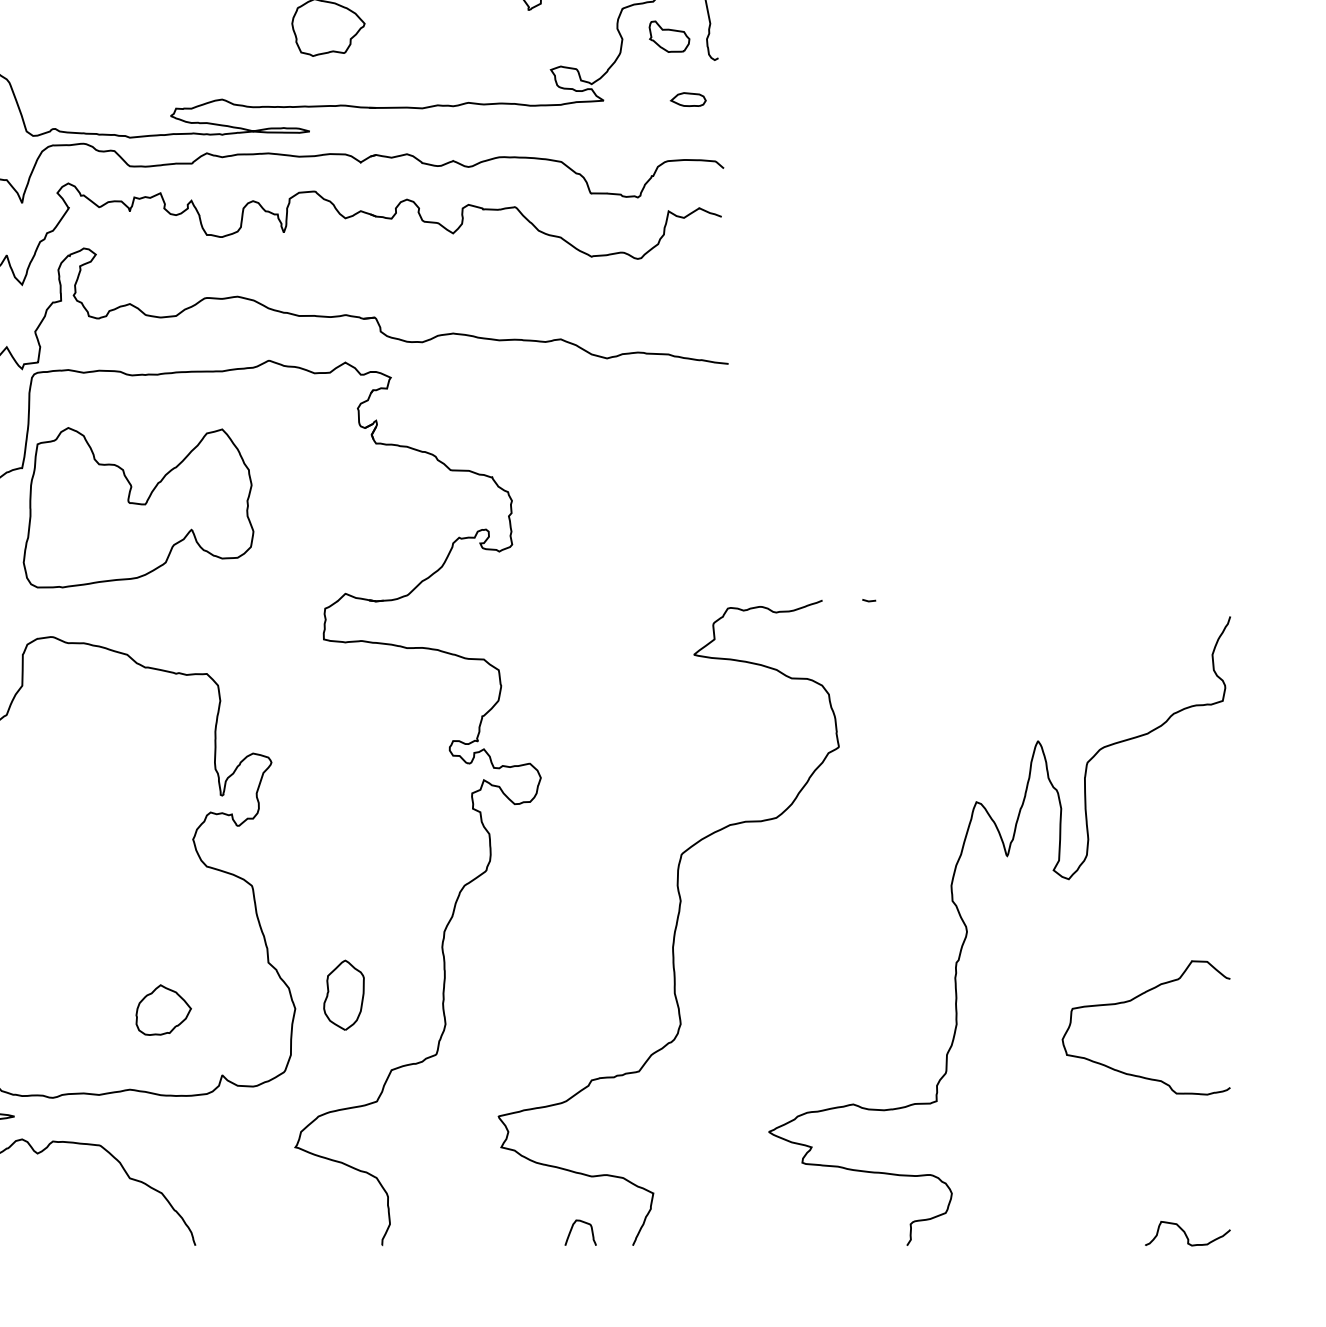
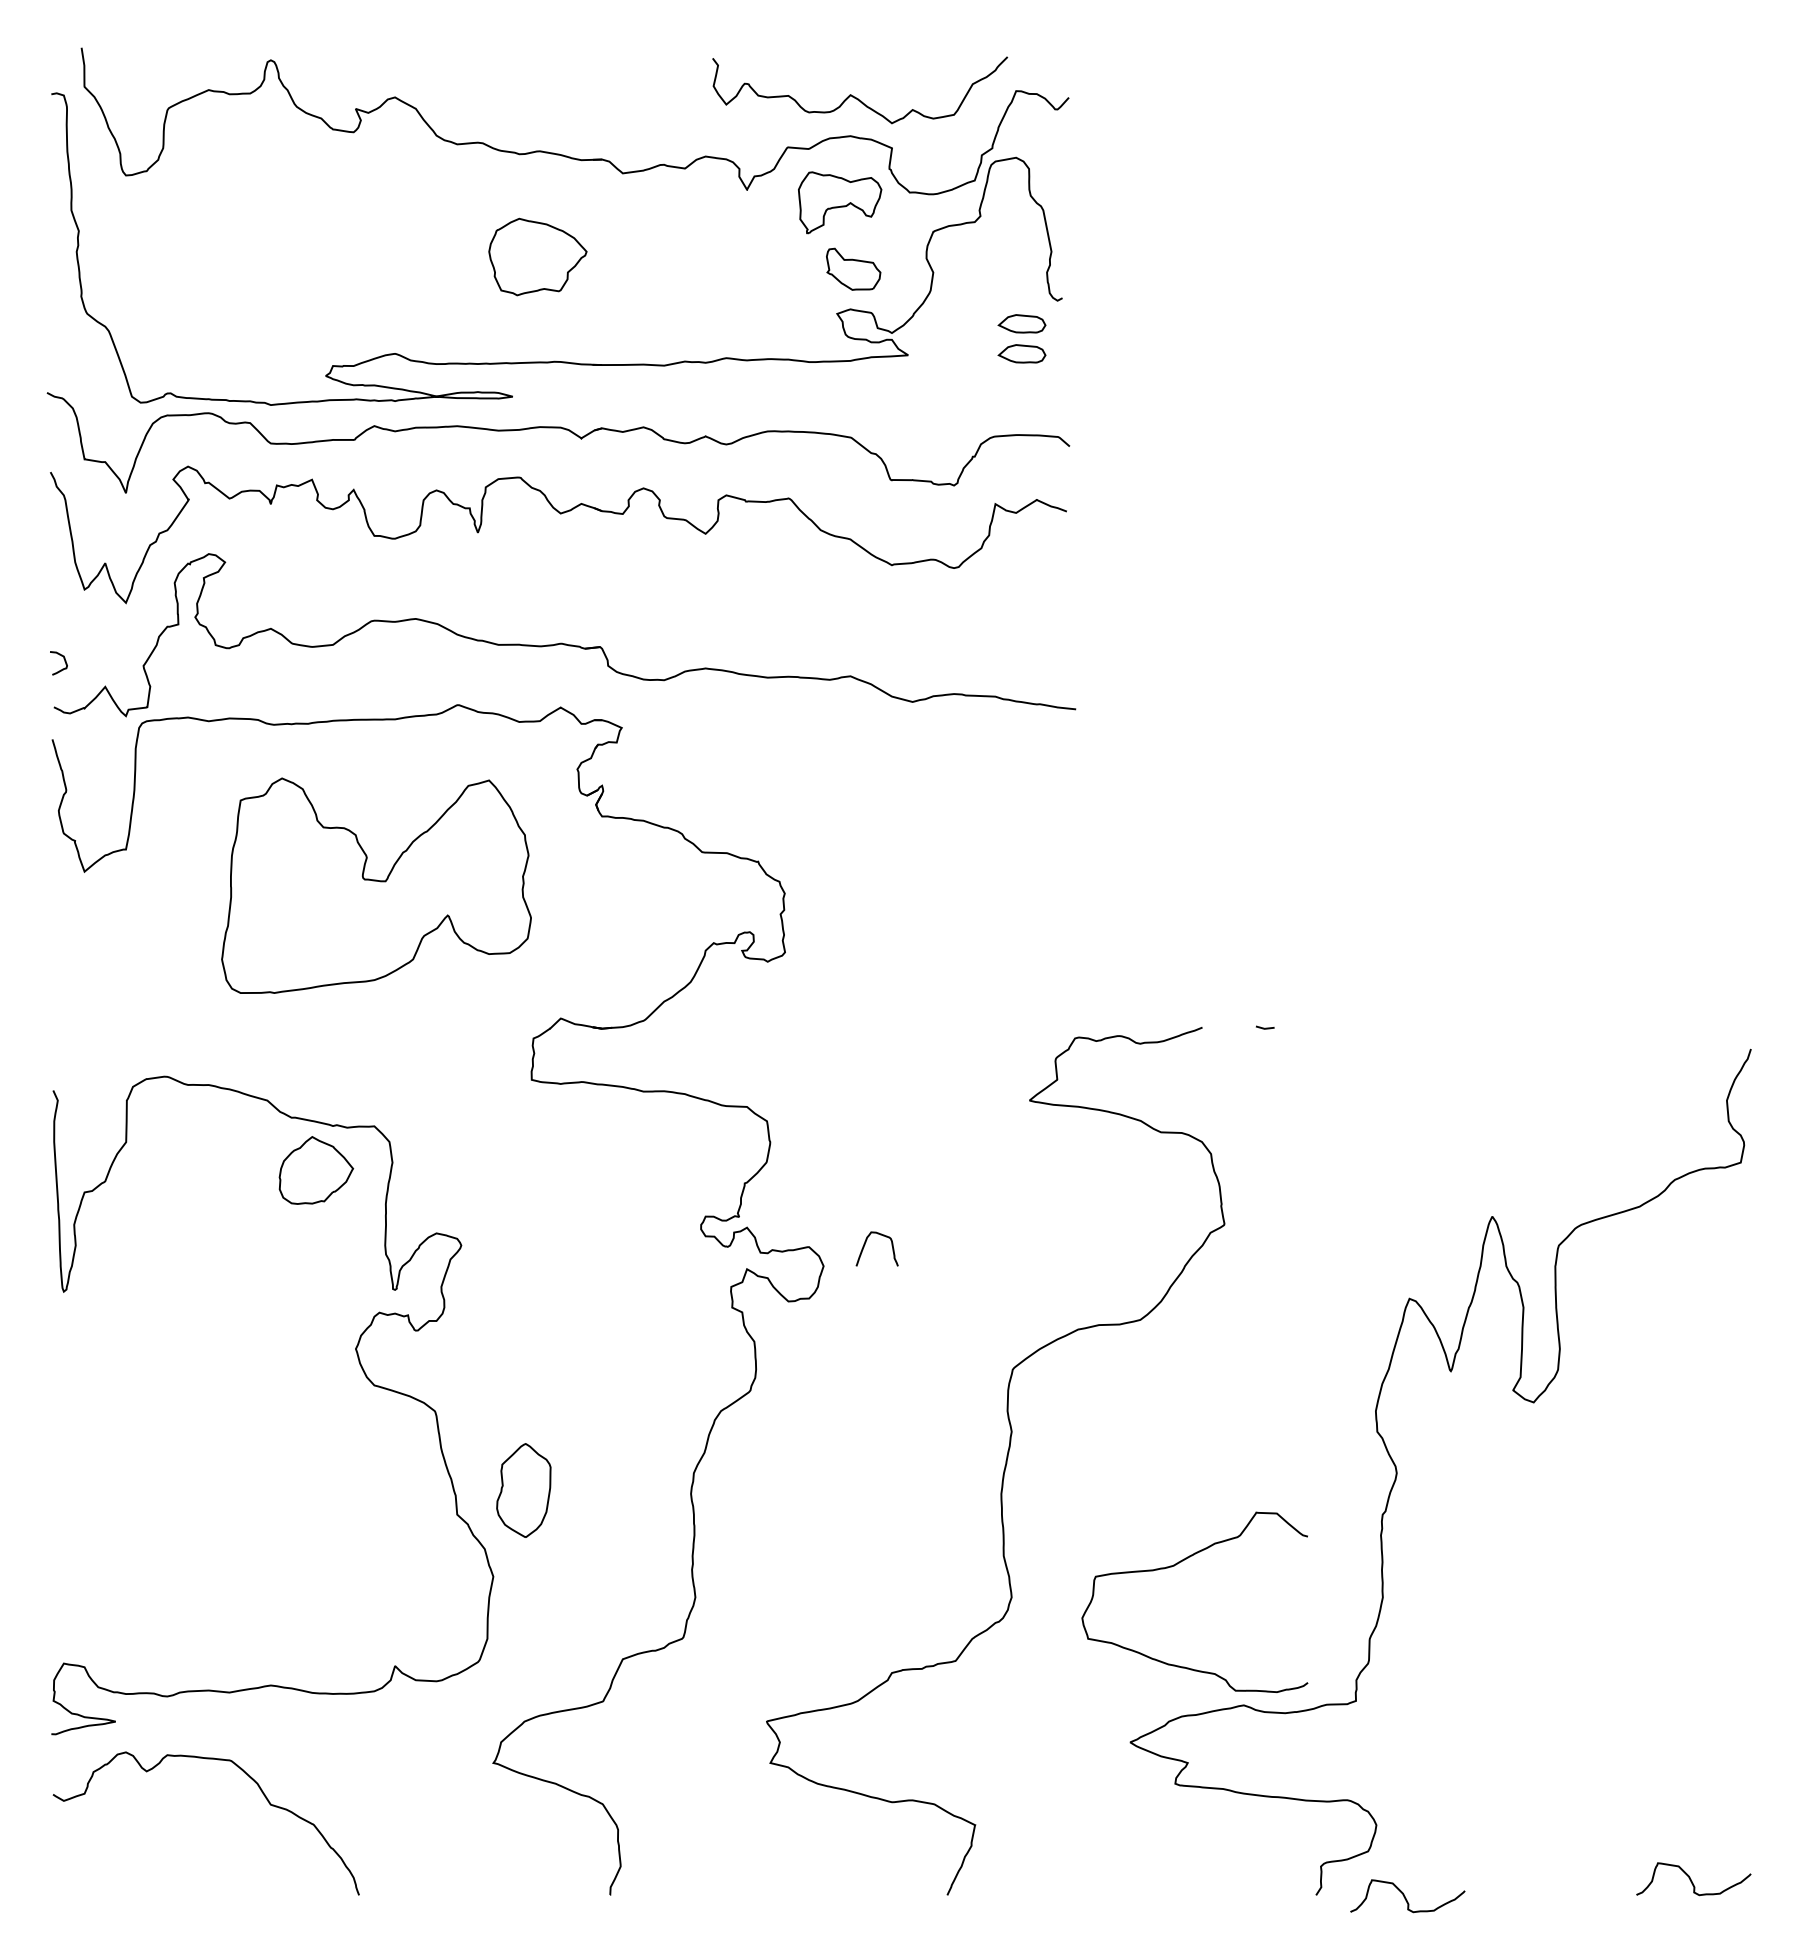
part: (669, 36) -> (853, 268), moved
part: (688, 77) -> (1021, 323), added
part: (138, 507) -> (376, 885), moved
part: (343, 995) -> (523, 1490), moved
curve: (1132, 1000) -> (1176, 1565), moved
part: (163, 1010) -> (316, 1170), moved
curve: (572, 1230) -> (865, 1245), moved
curve: (973, 1246) -> (1405, 1896), added

